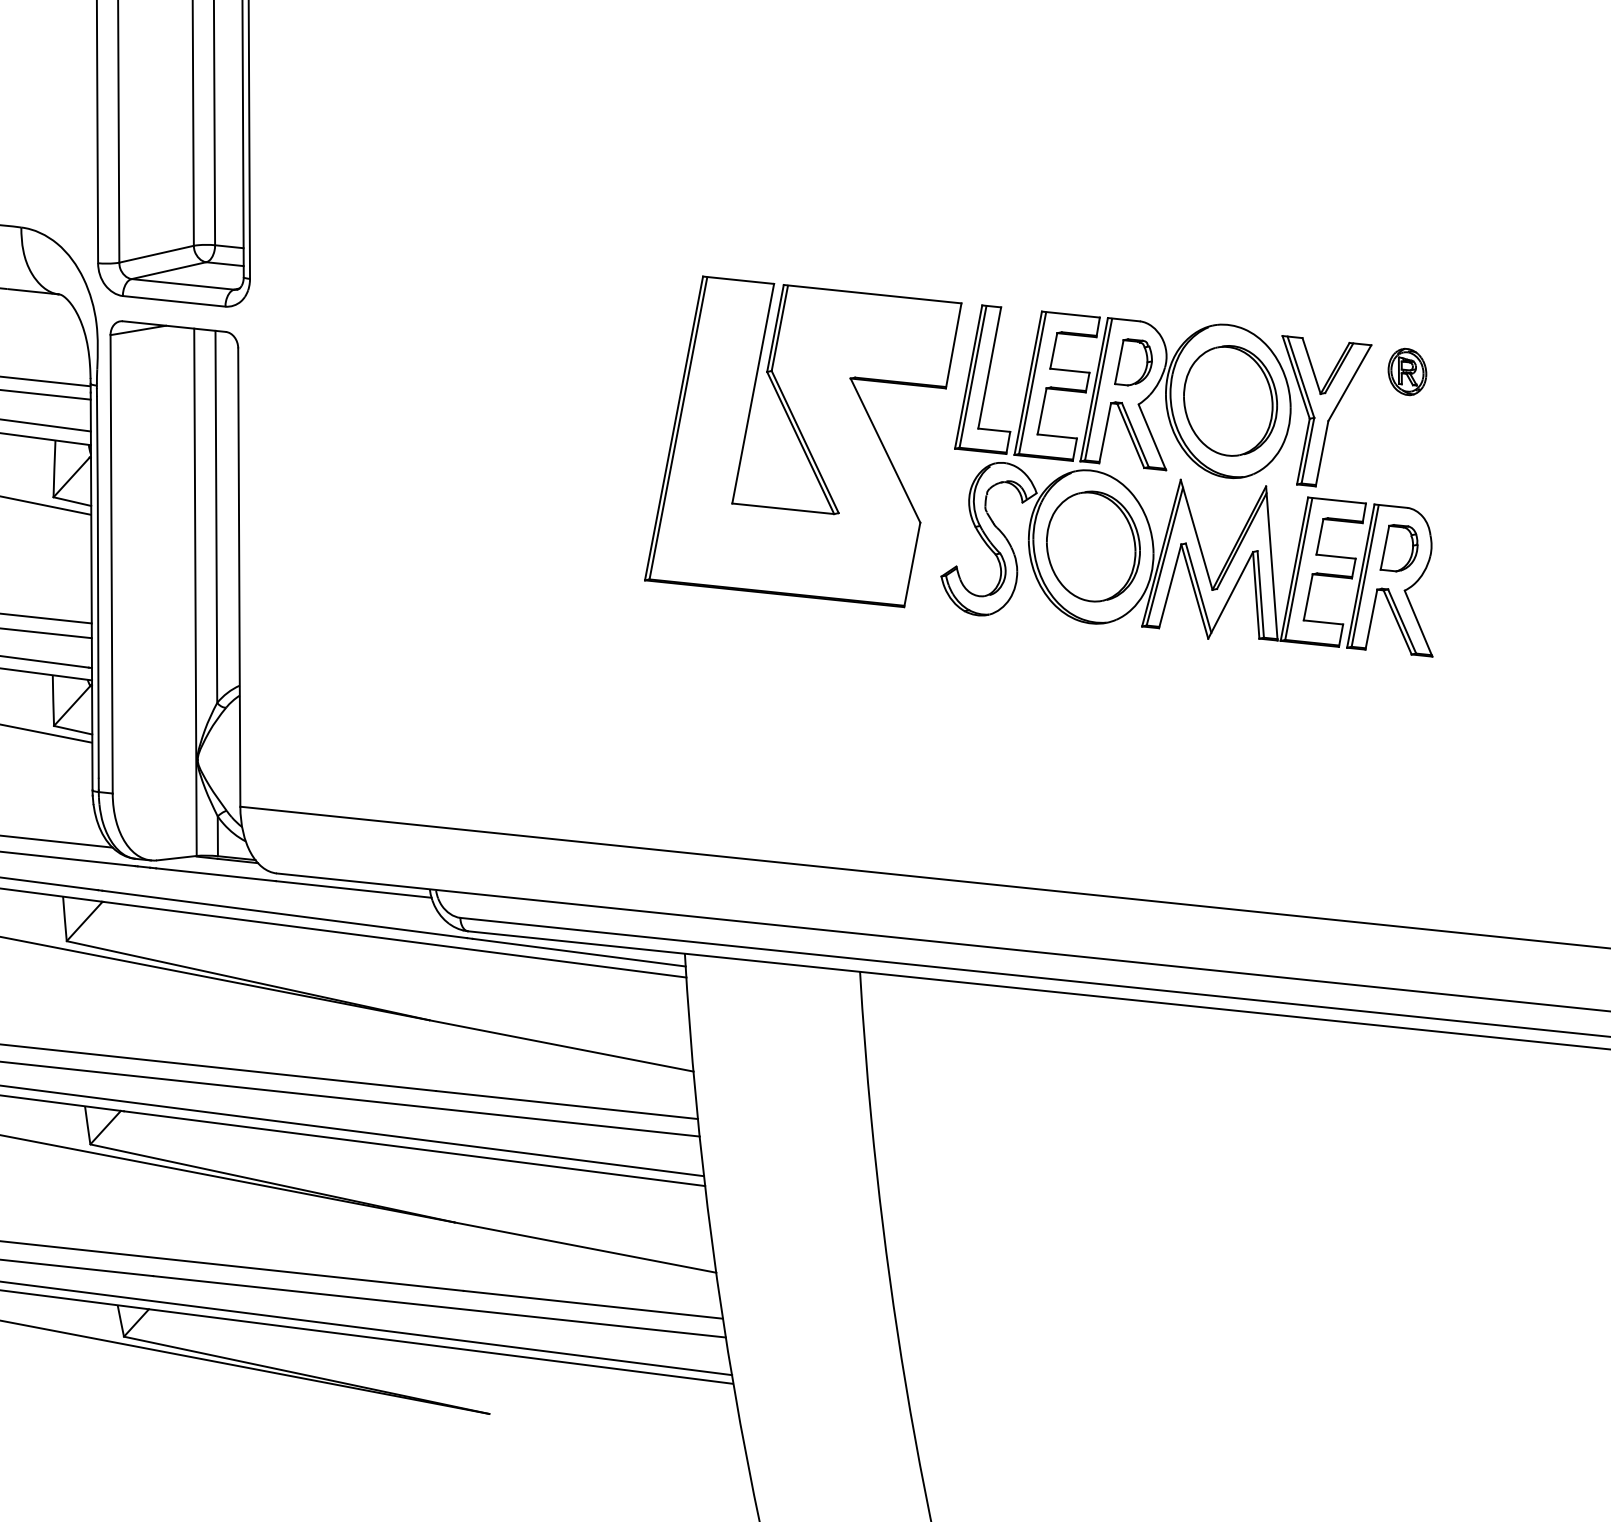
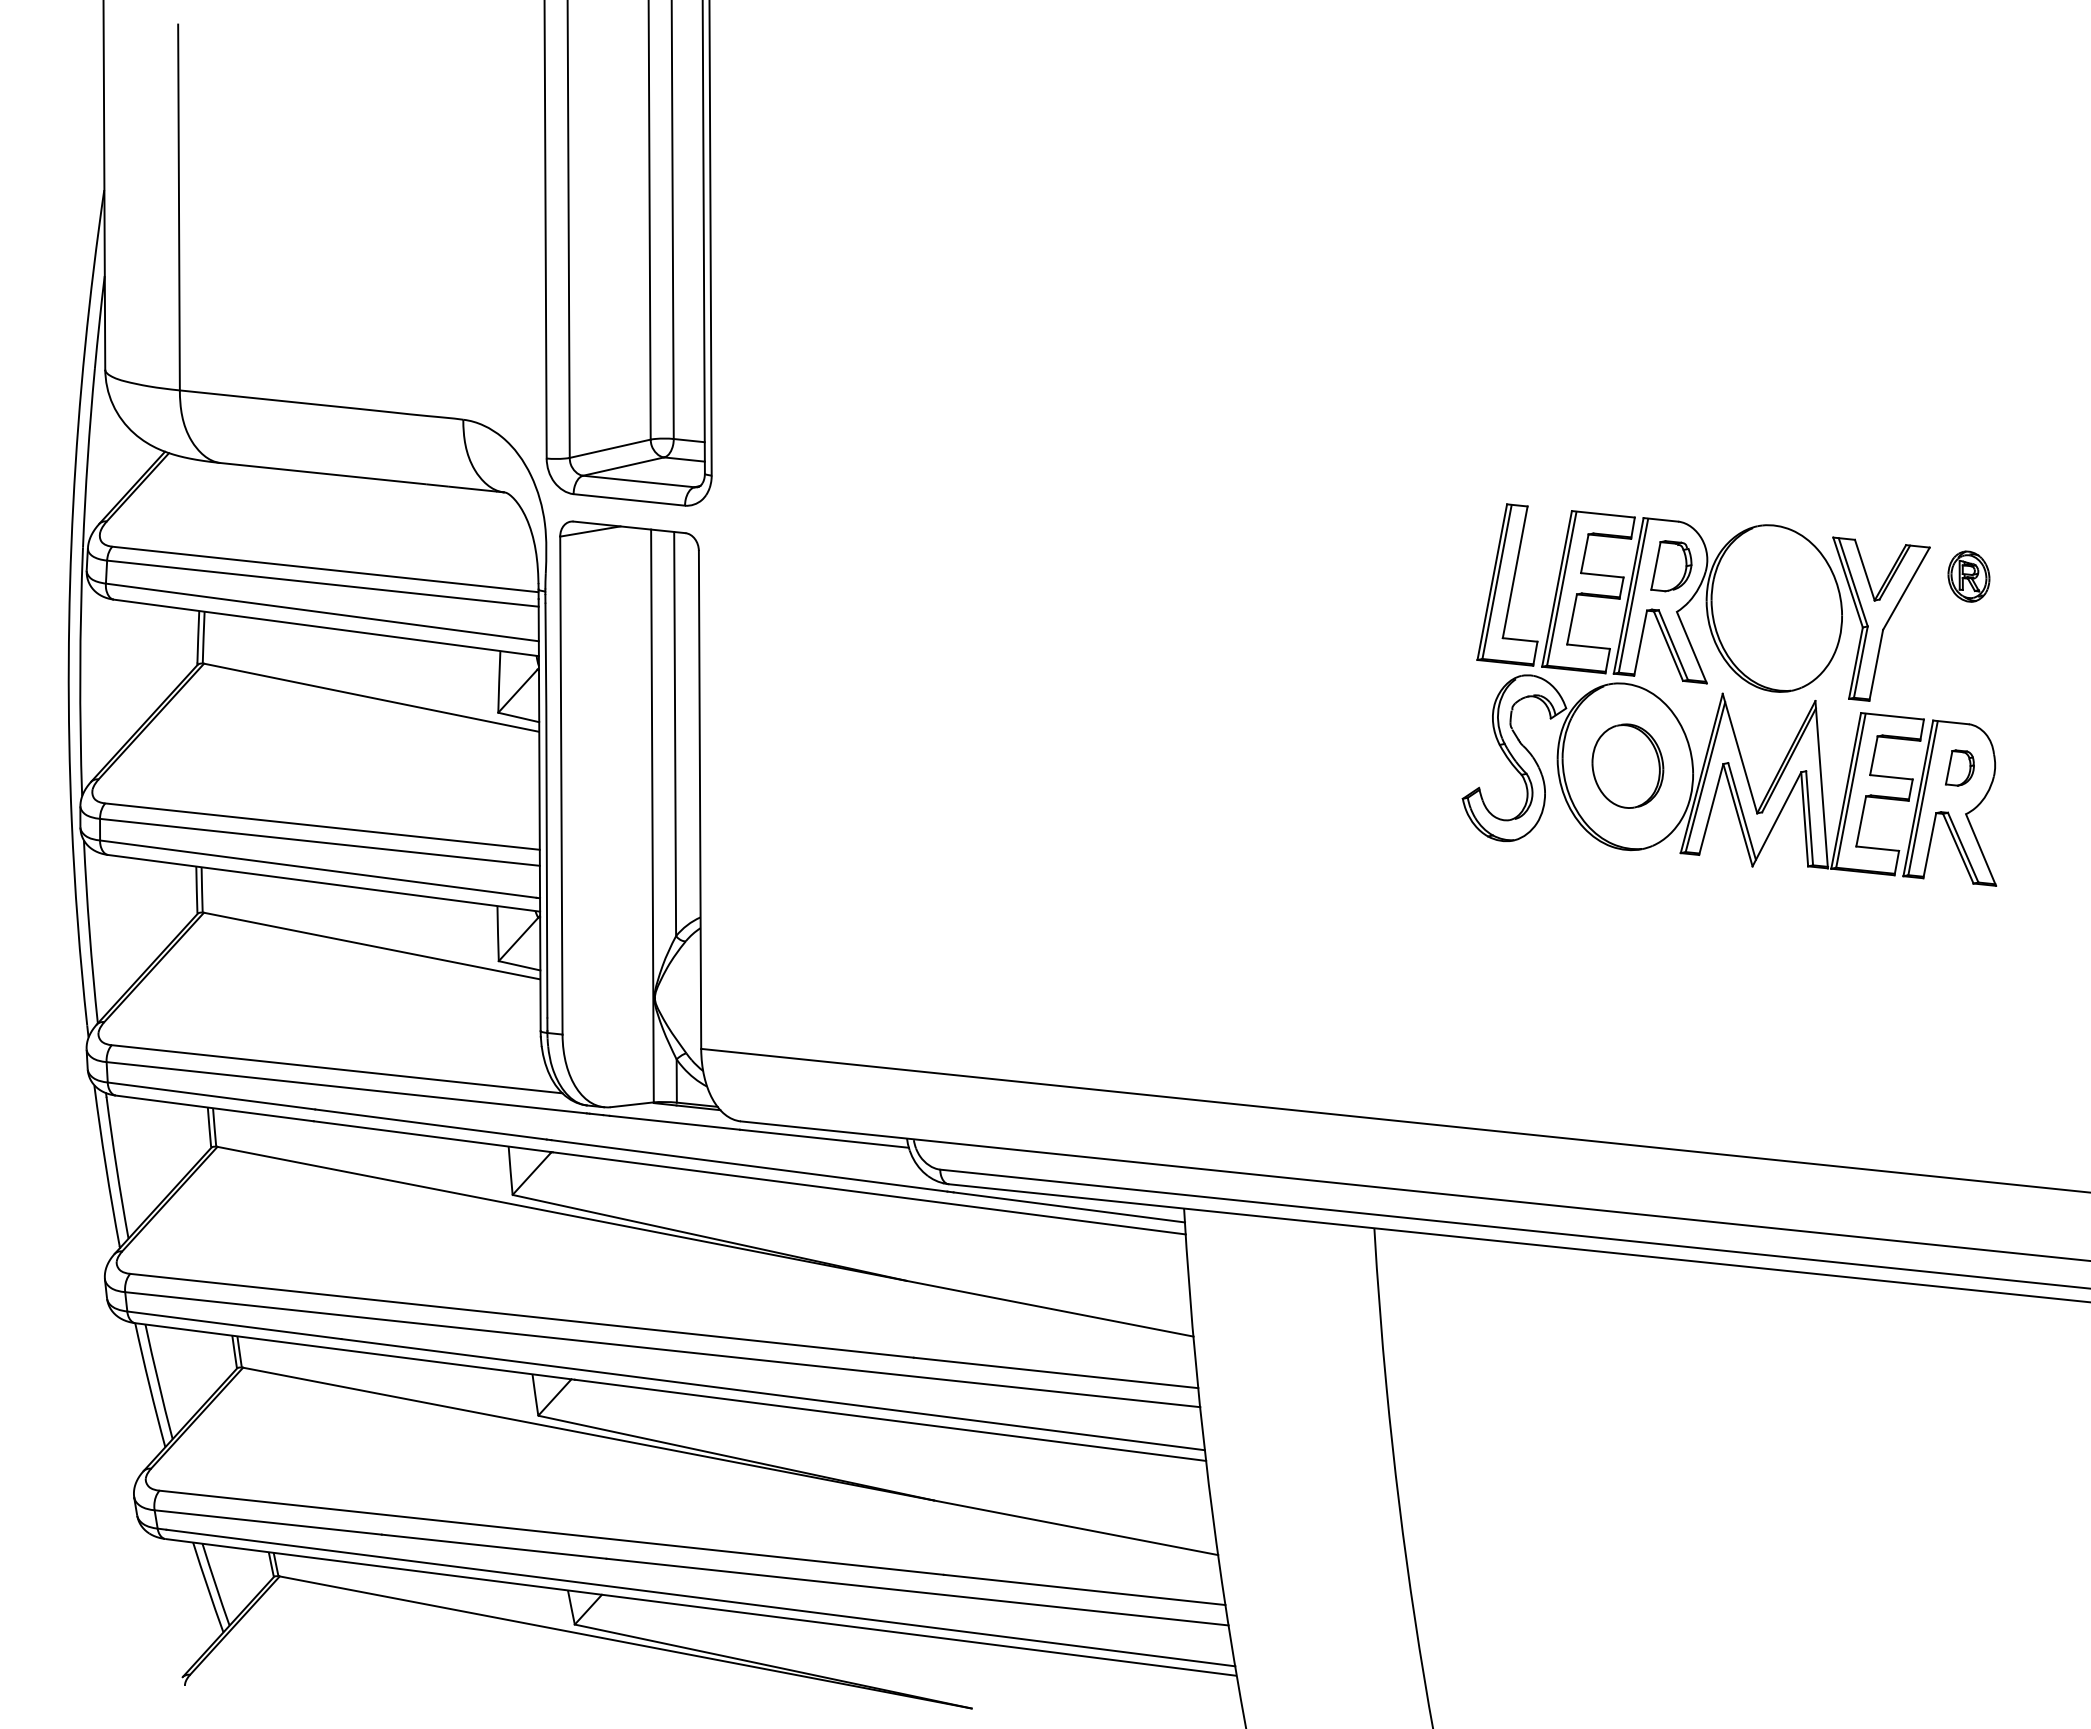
part: (1230, 400) -> (1776, 607), removed
part: (803, 441) -> (1312, 652), removed
part: (1093, 545) -> (1627, 765), size x0.7
part: (1398, 547) -> (1959, 767), size x0.7

